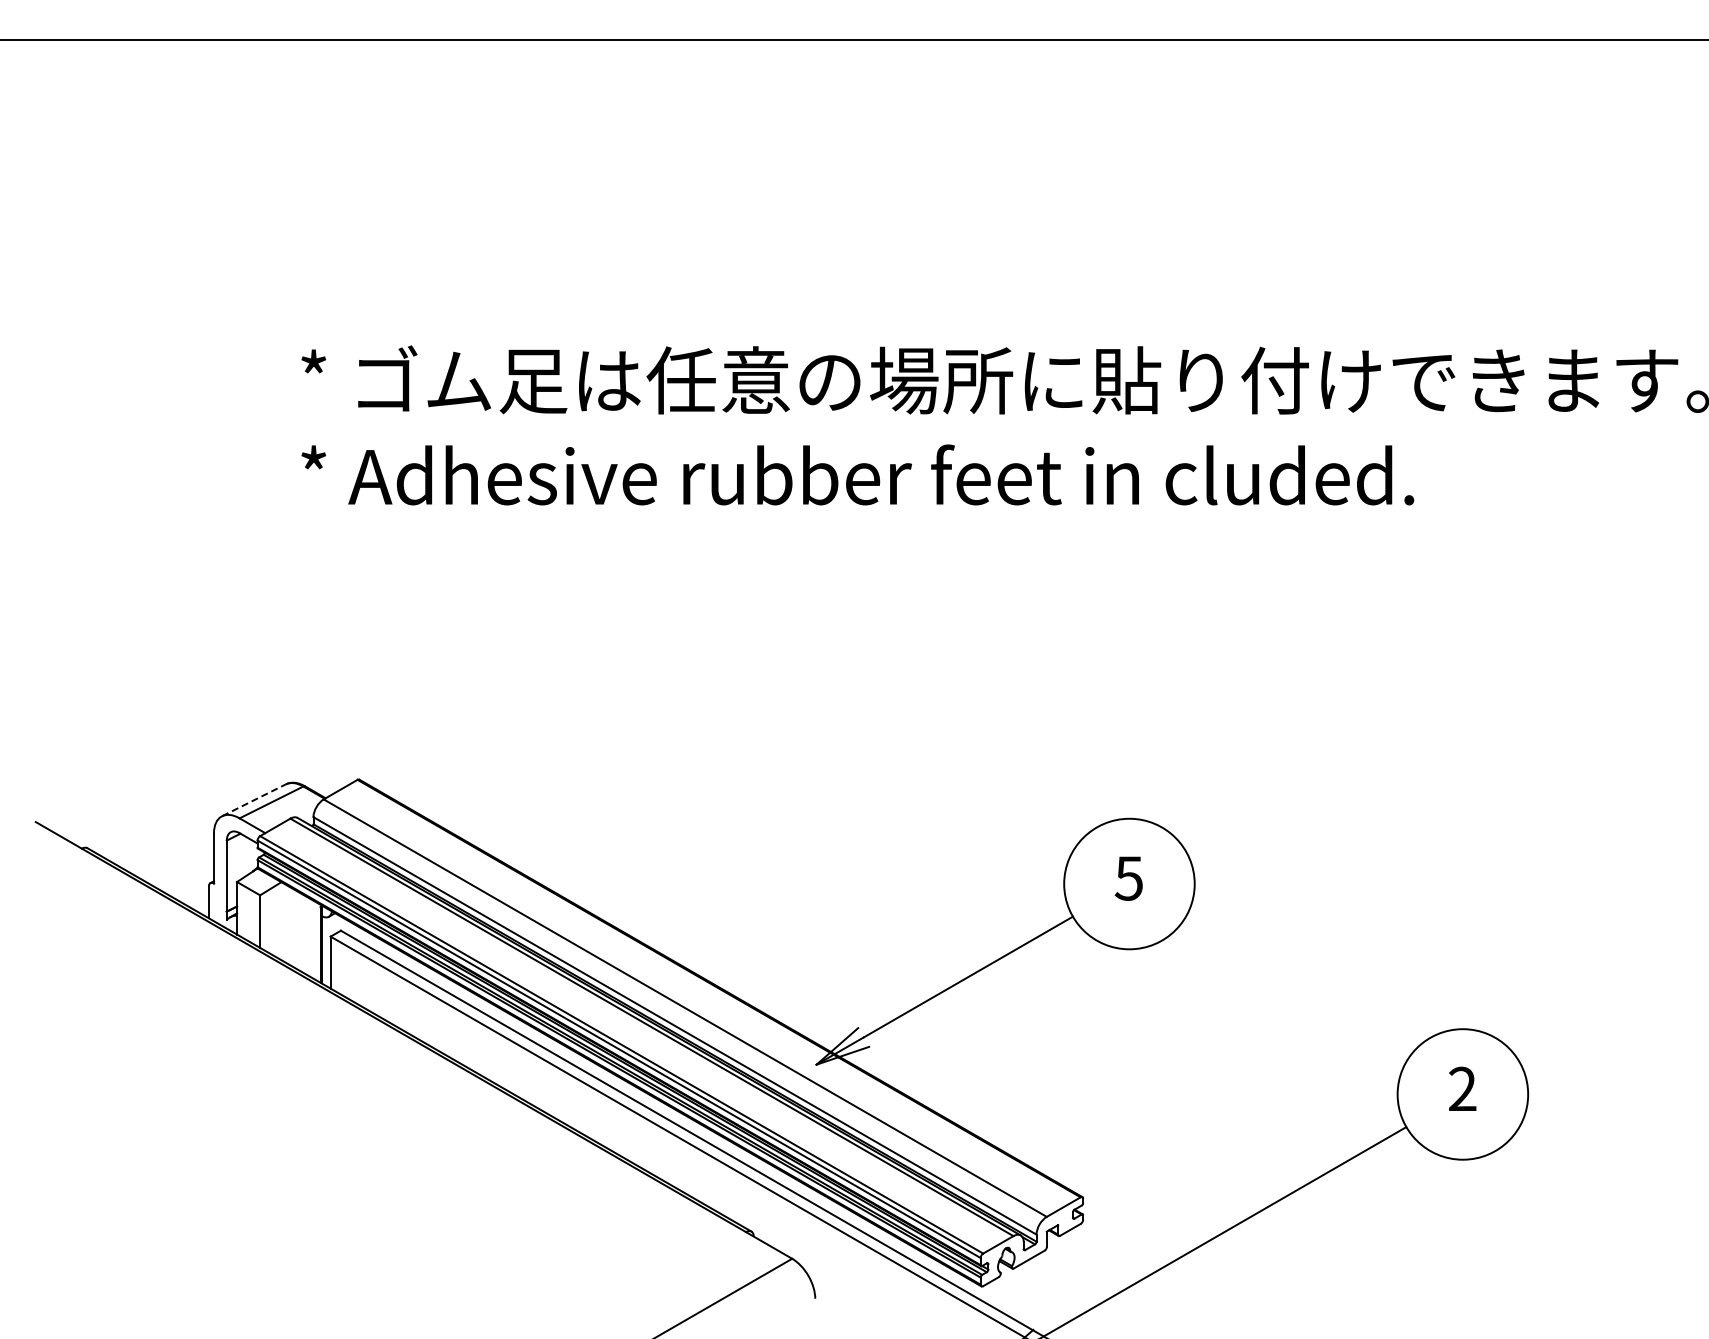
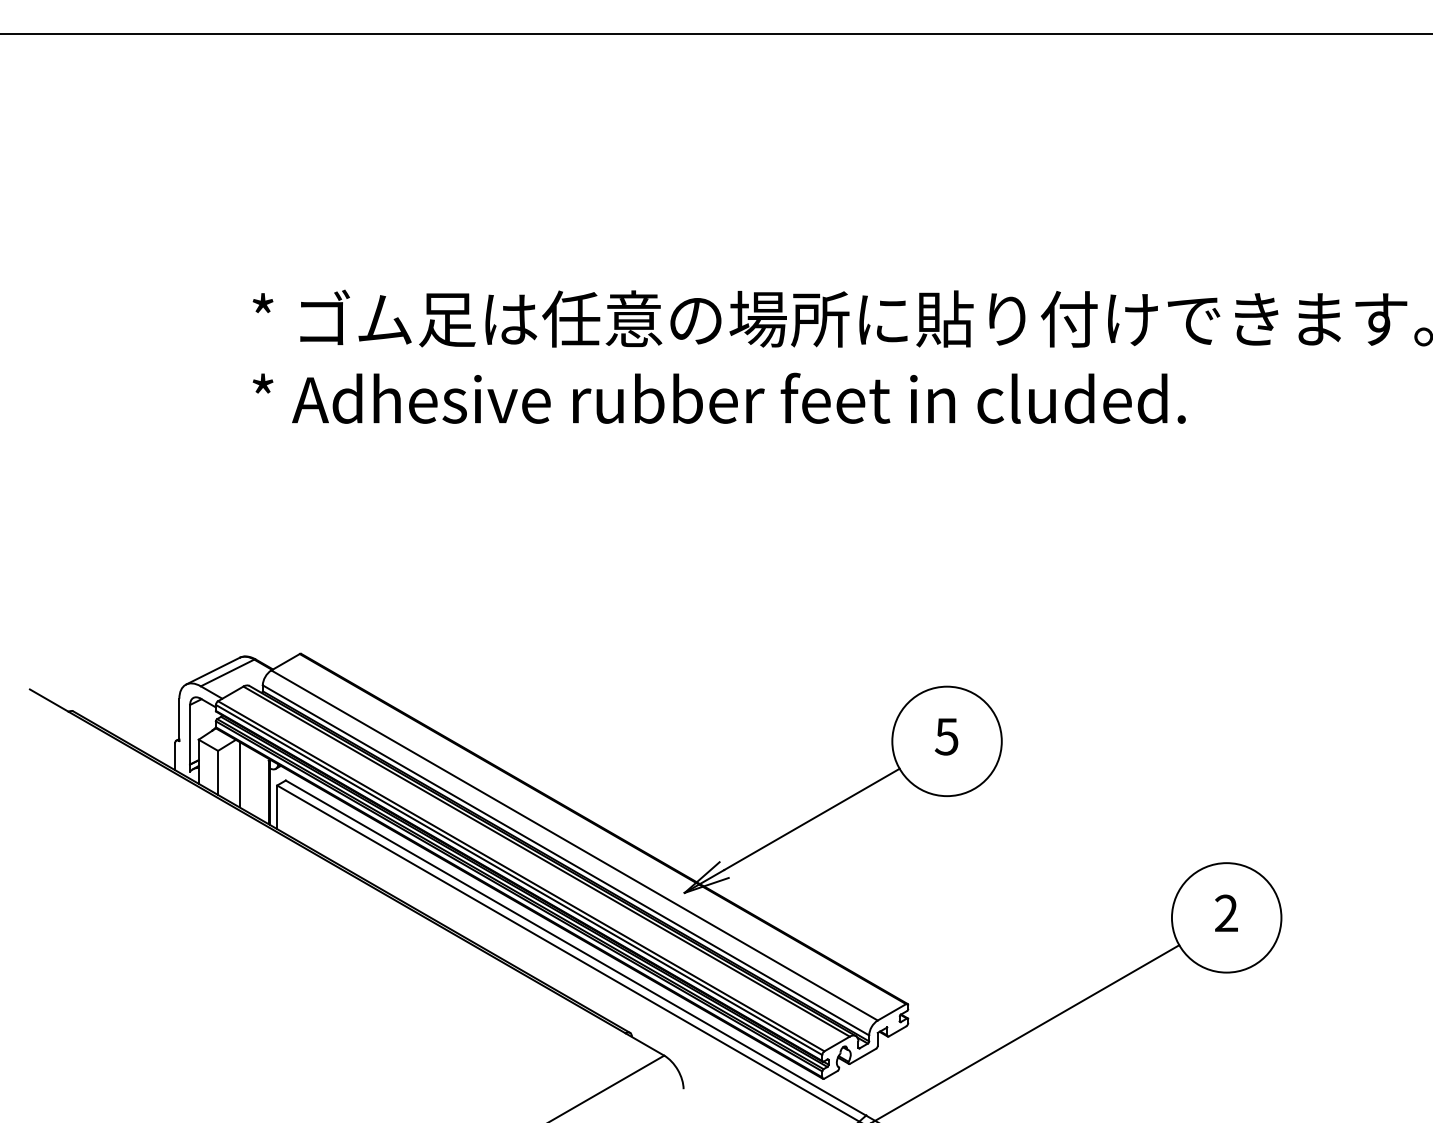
line: (254, 800) -> (213, 671), dashed -> solid
line: (285, 923) -> (239, 774), added

